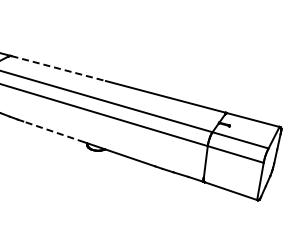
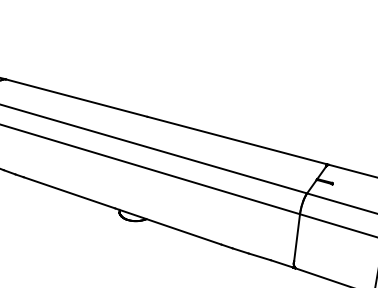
line: (58, 68) -> (76, 97), dashed -> solid
line: (53, 131) -> (68, 192), dashed -> solid

